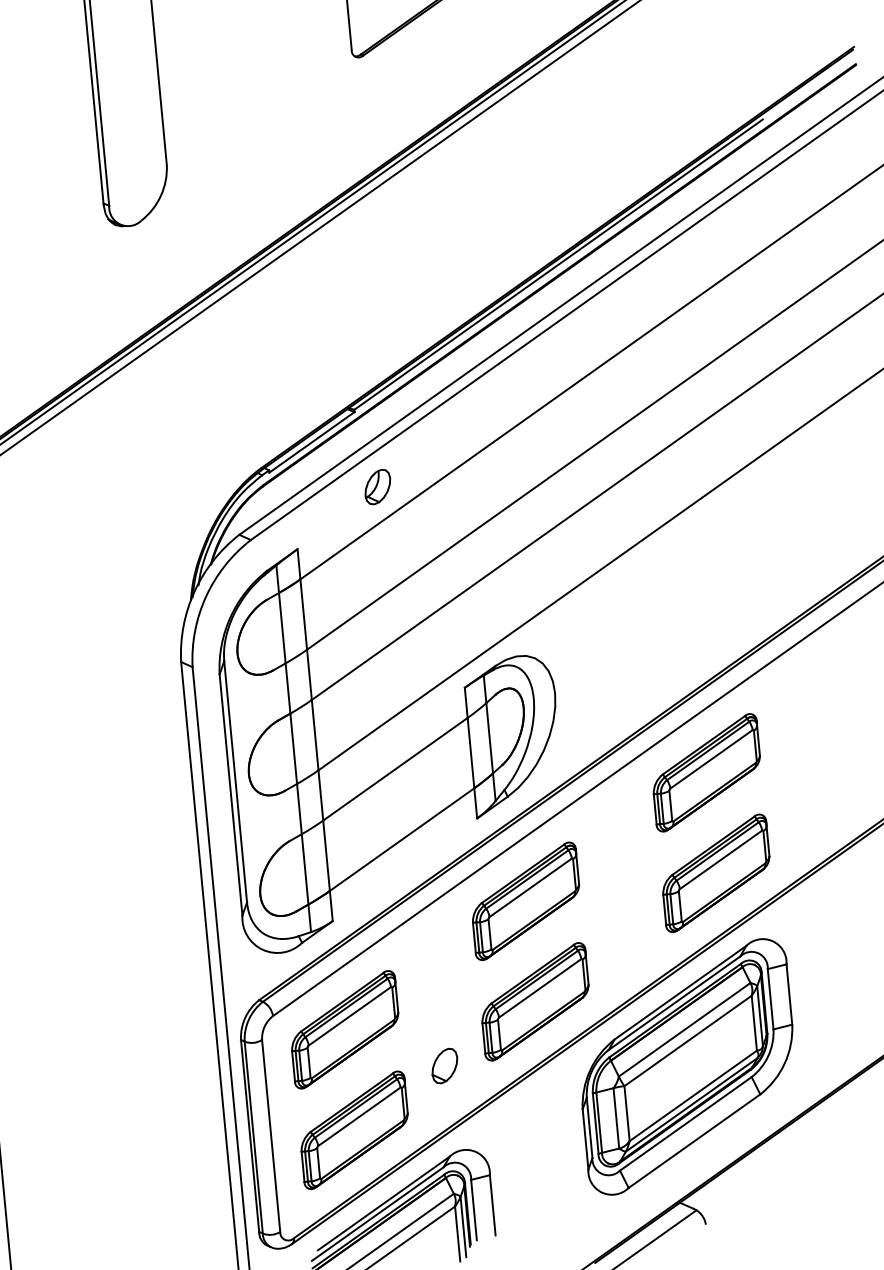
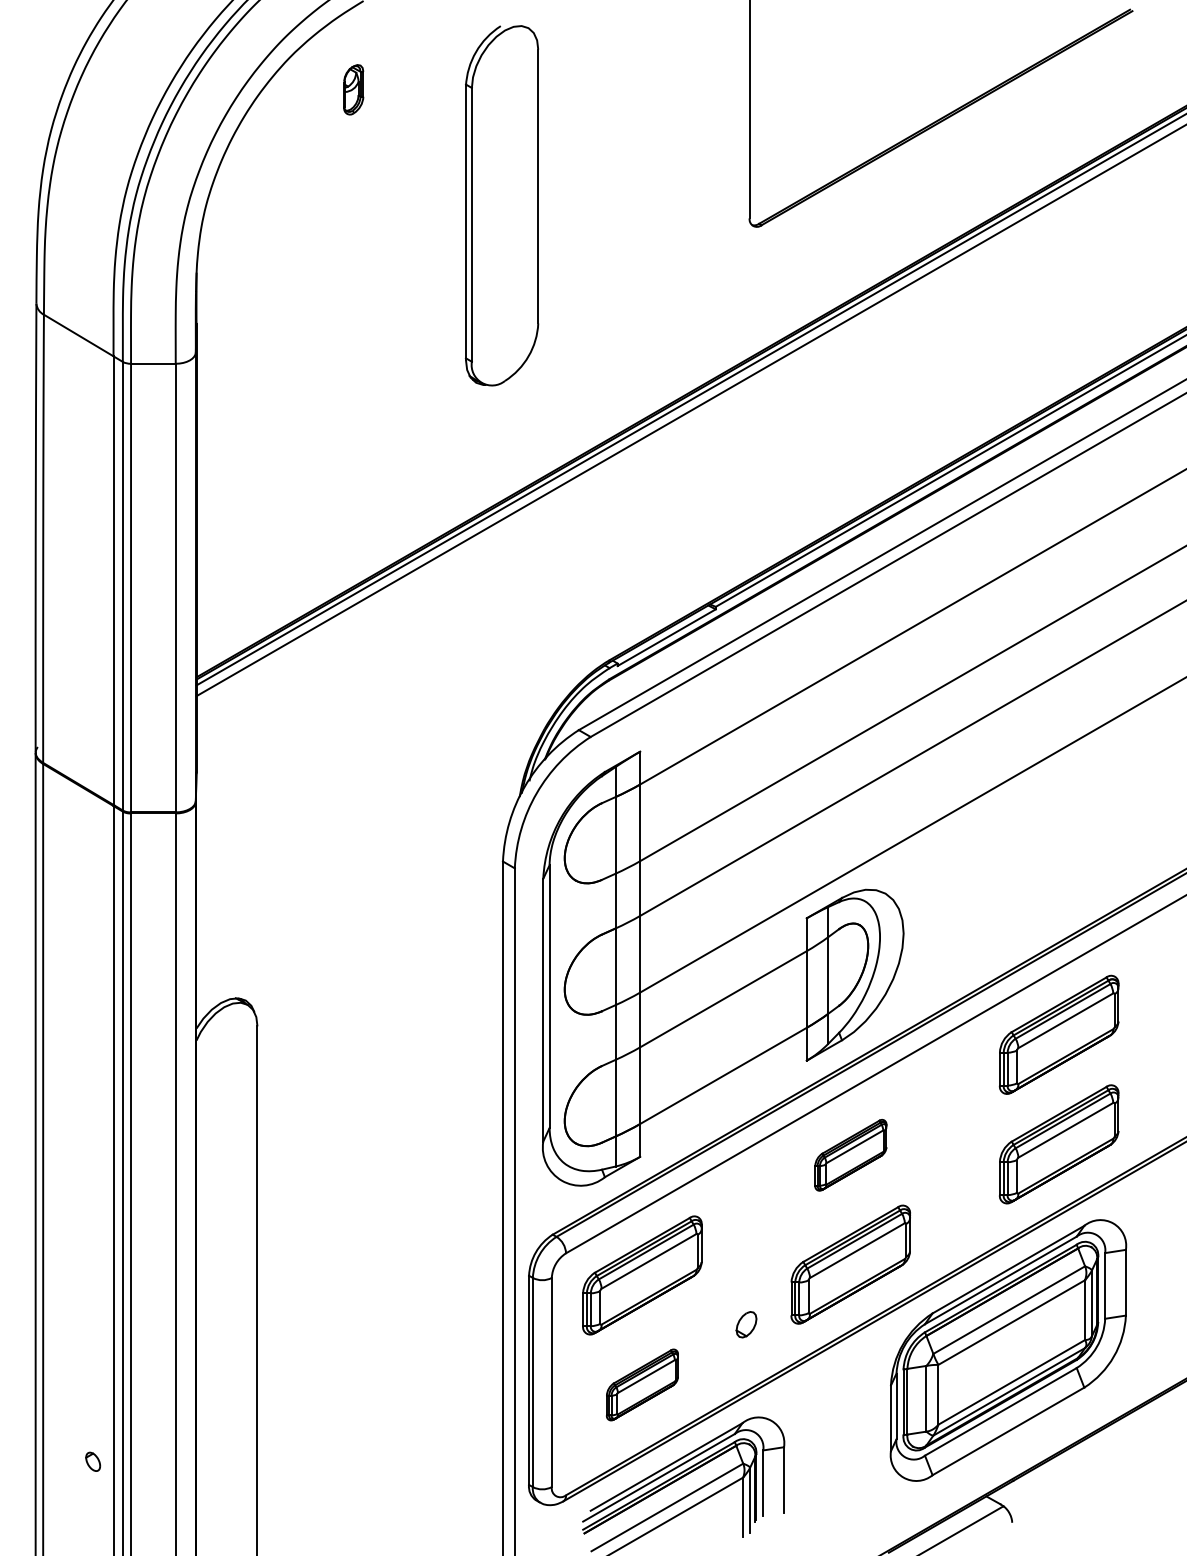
part: (378, 486) -> (733, 692), removed
part: (525, 901) -> (850, 1155), size x0.6
part: (444, 1065) -> (746, 1324), size x0.7
part: (354, 1129) -> (642, 1384), size x0.6

